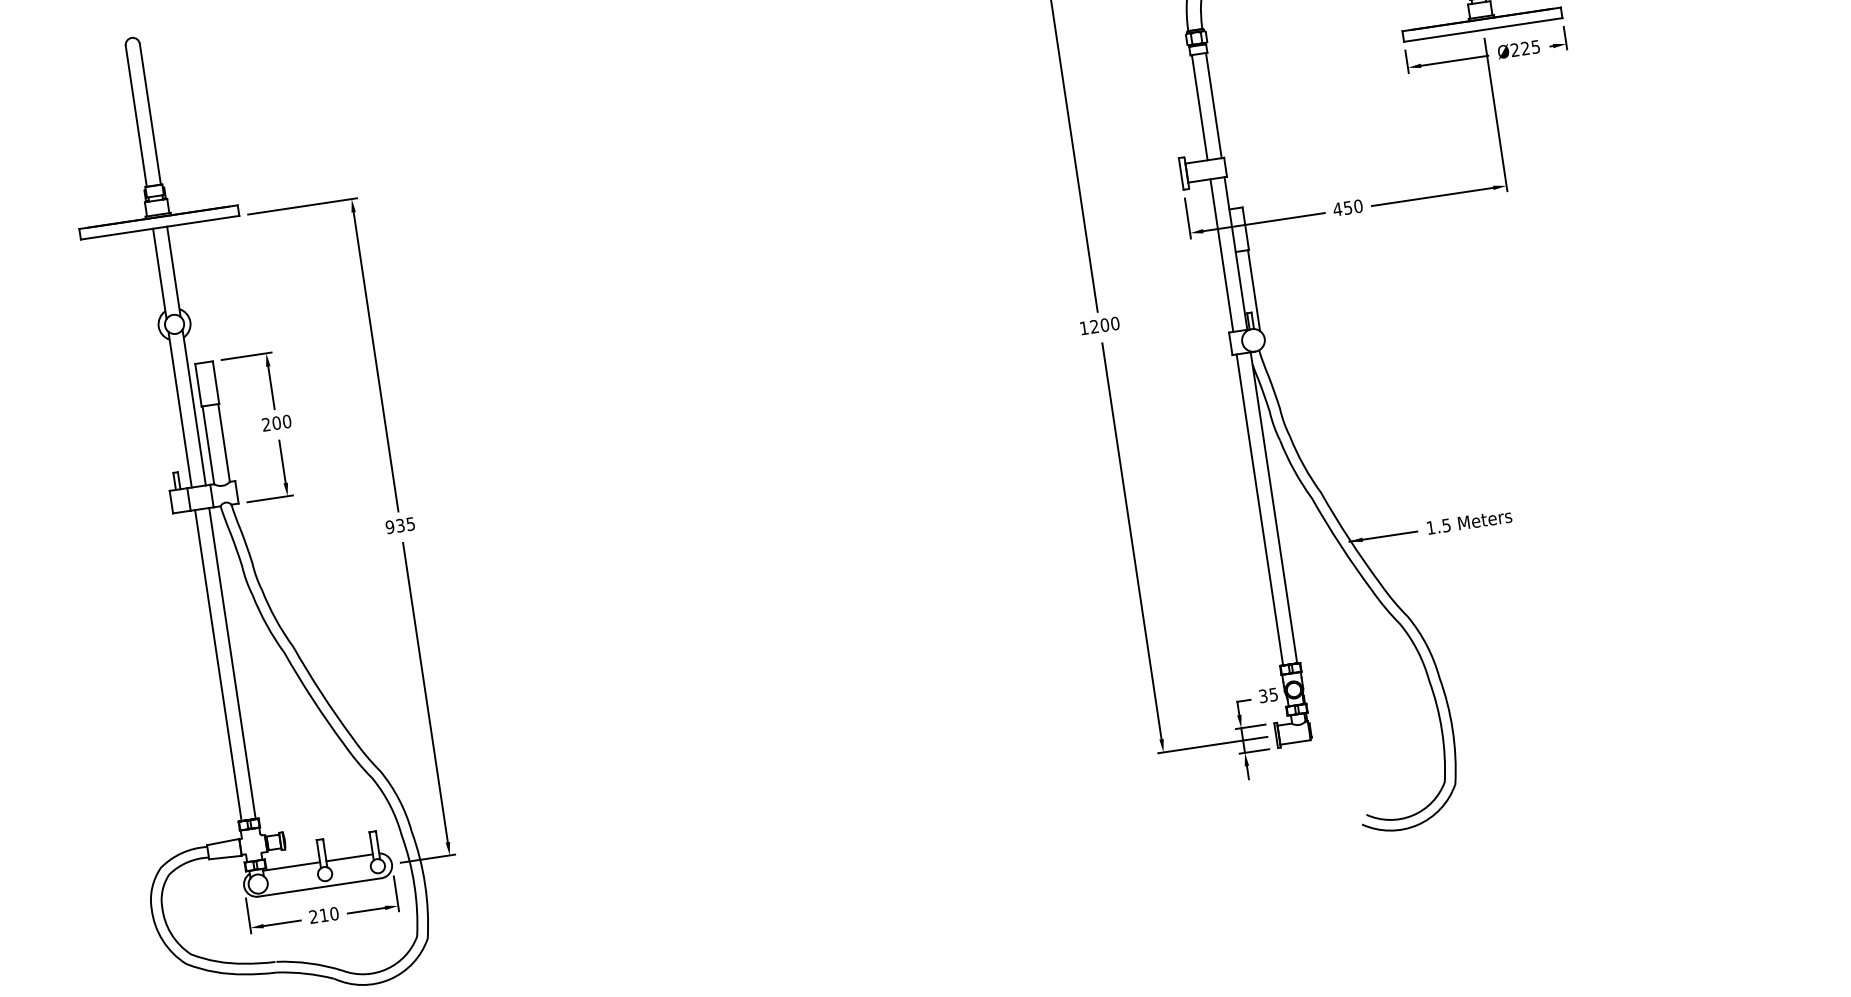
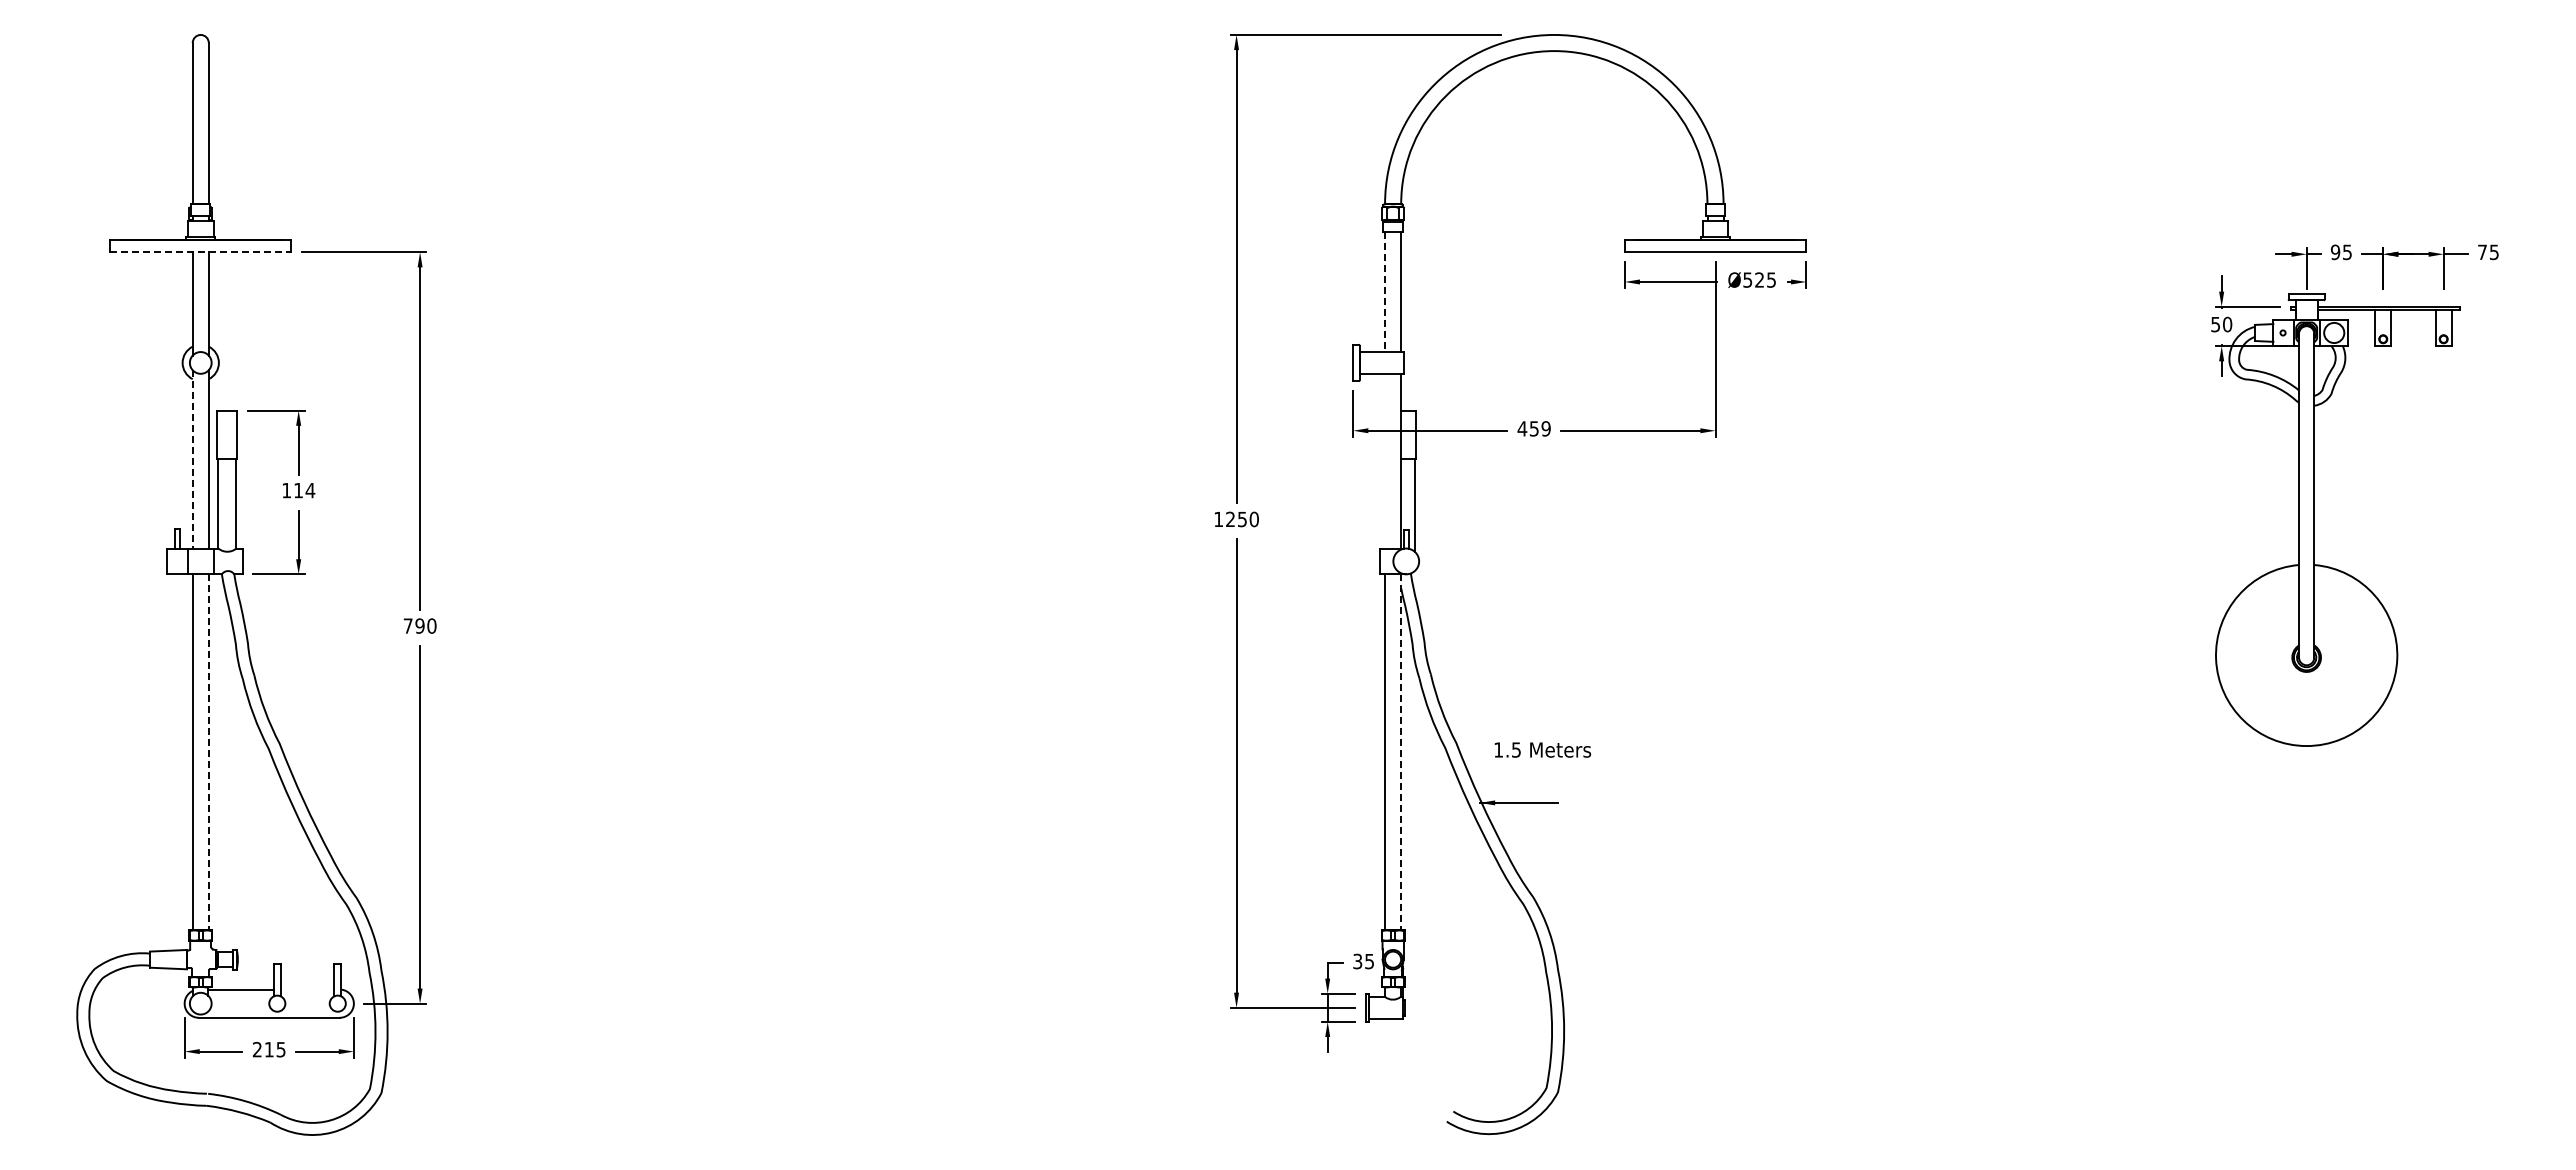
text: (1514, 49) -> (1747, 279), Ø225 -> Ø525
line: (1200, 108) -> (1385, 292), solid -> dashed
text: (1357, 206) -> (1545, 428), 450 -> 459
line: (159, 227) -> (200, 252), solid -> dashed
line: (1222, 254) -> (1385, 460), removed
text: (1104, 325) -> (1242, 519), 1200 -> 1250
line: (179, 409) -> (192, 459), solid -> dashed
text: (276, 423) -> (298, 490), 200 -> 114
line: (1274, 507) -> (1401, 752), solid -> dashed
text: (1469, 521) -> (1542, 749), moved
text: (399, 525) -> (419, 625), 935 -> 790
line: (232, 663) -> (208, 752), solid -> dashed
line: (349, 857) -> (307, 989), removed
text: (333, 913) -> (280, 1049), 210 -> 215

